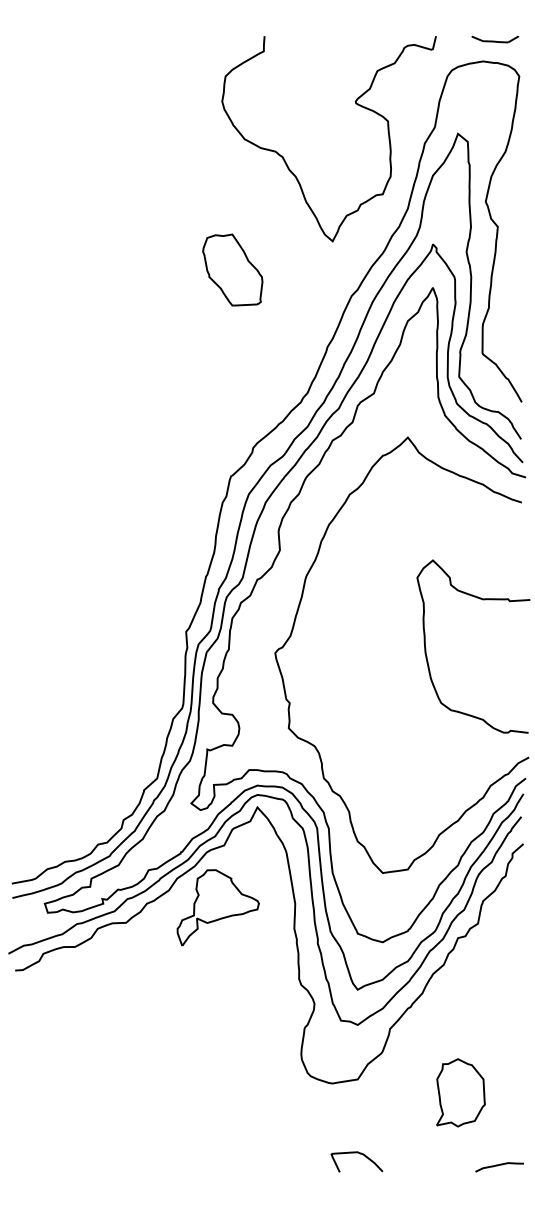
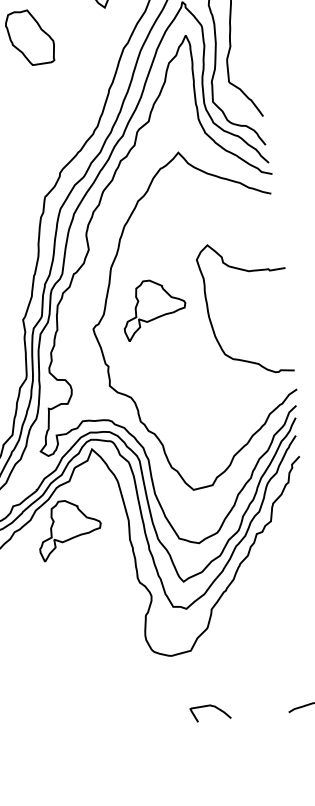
part: (355, 635) -> (153, 309), added
part: (460, 1092) -> (270, 652), removed
curve: (359, 1154) -> (211, 706), moved

